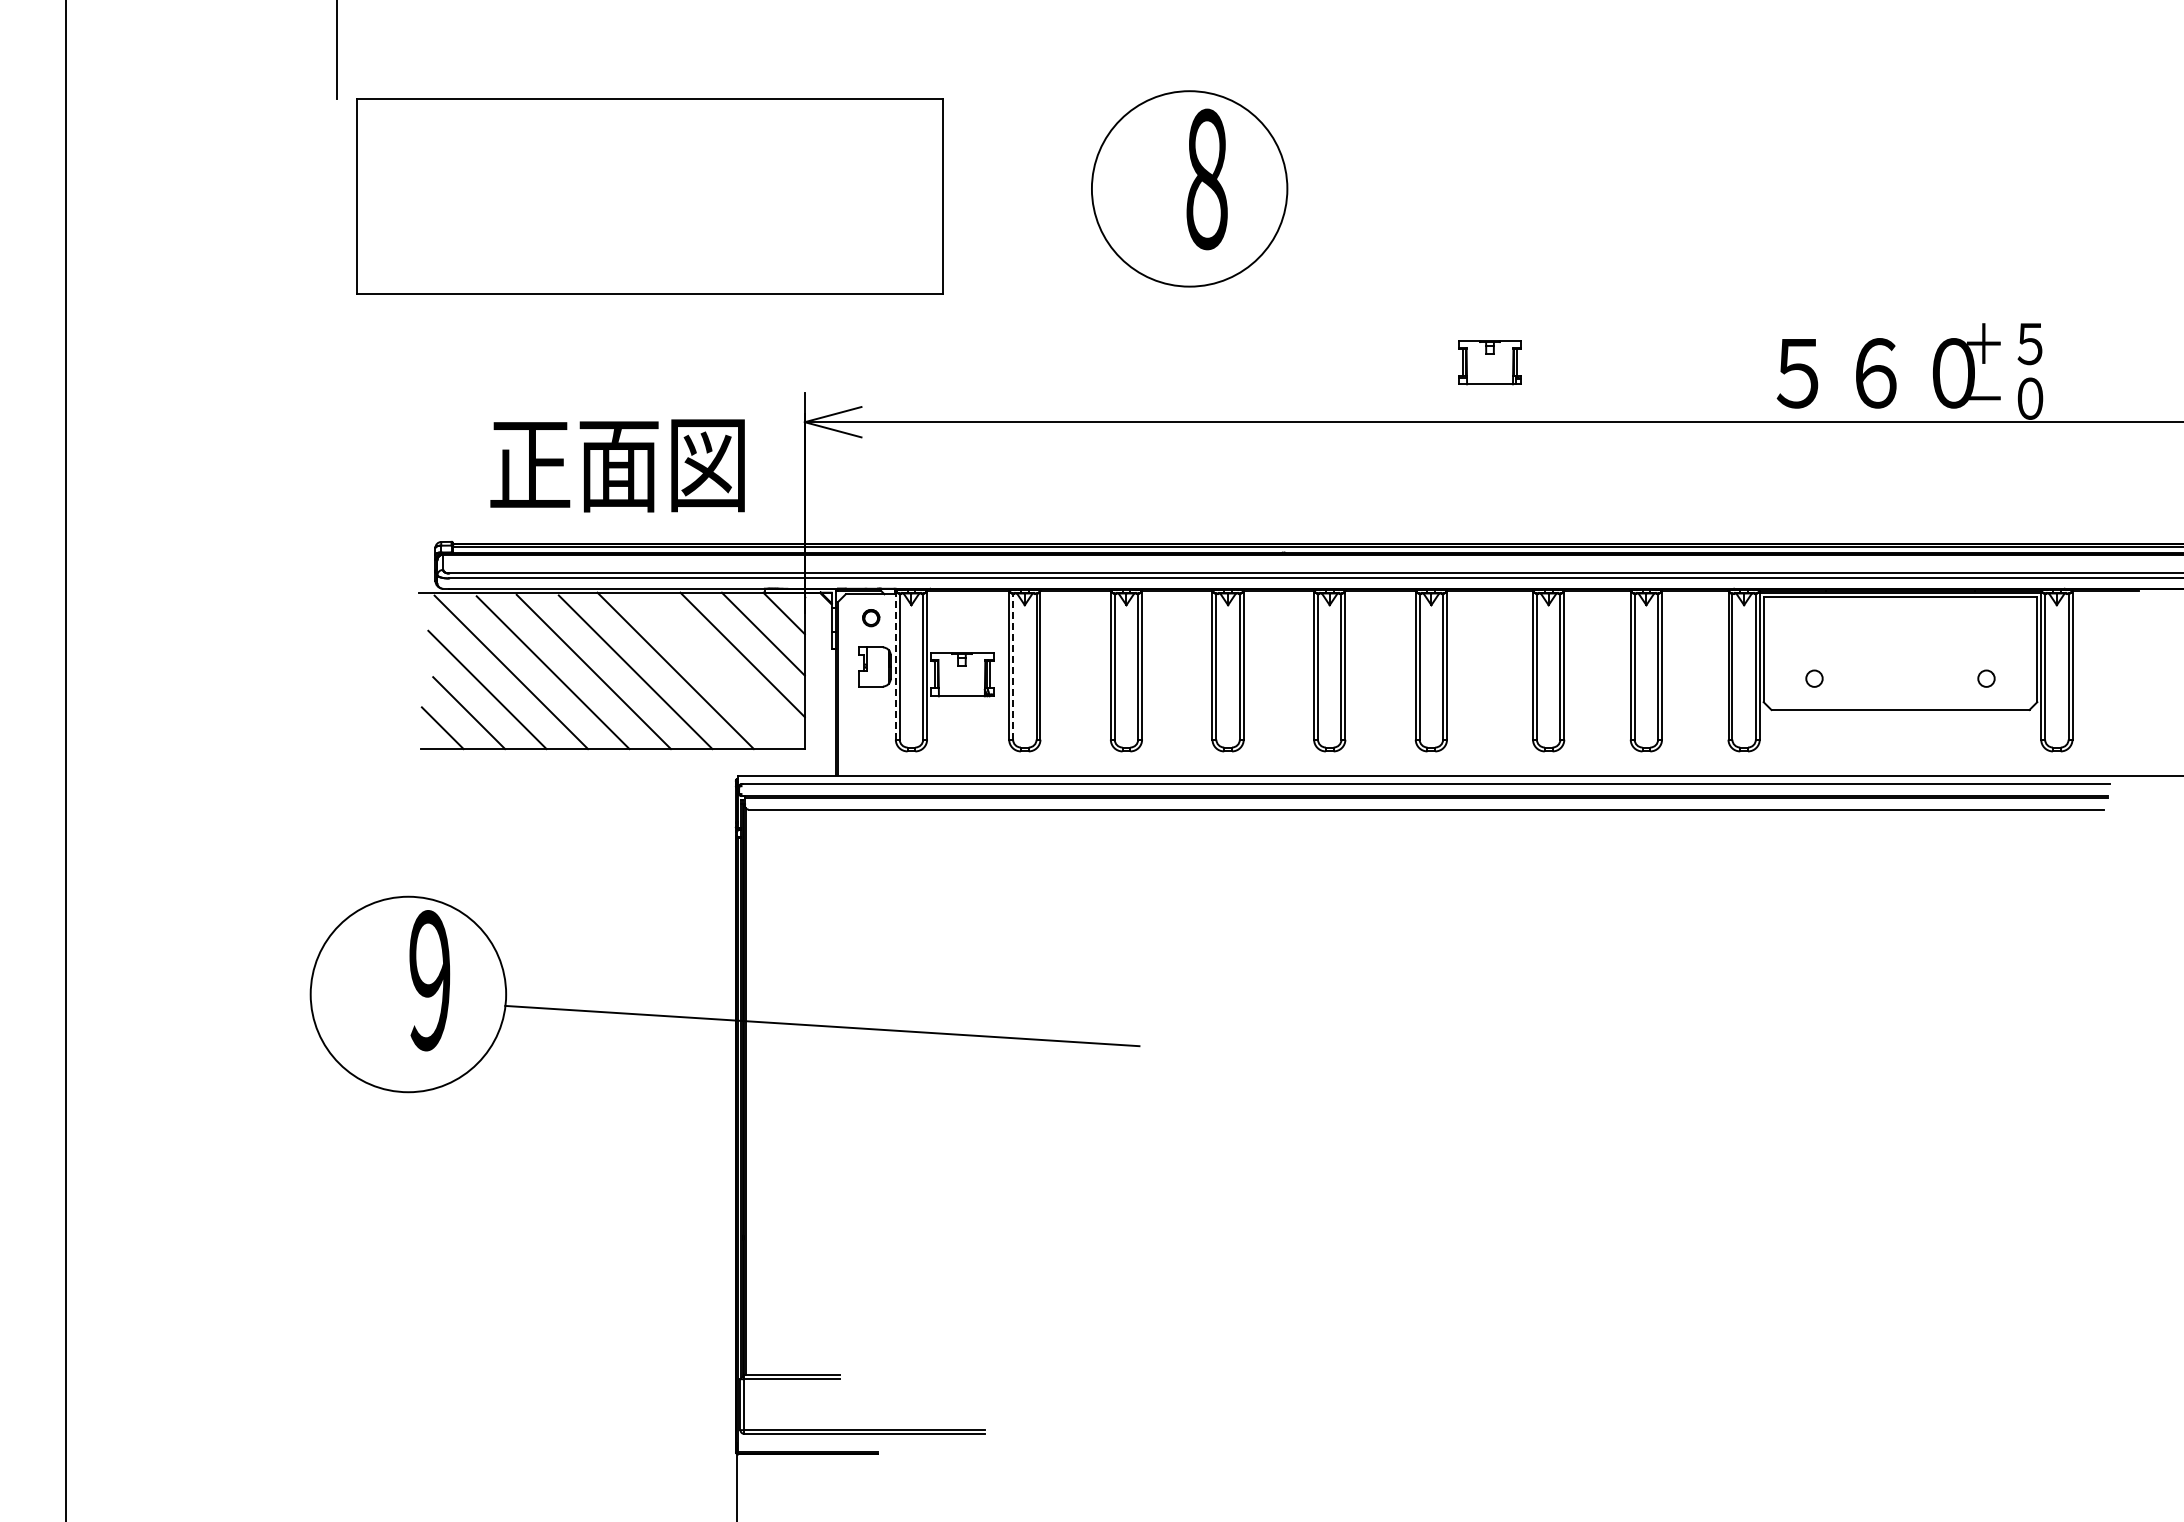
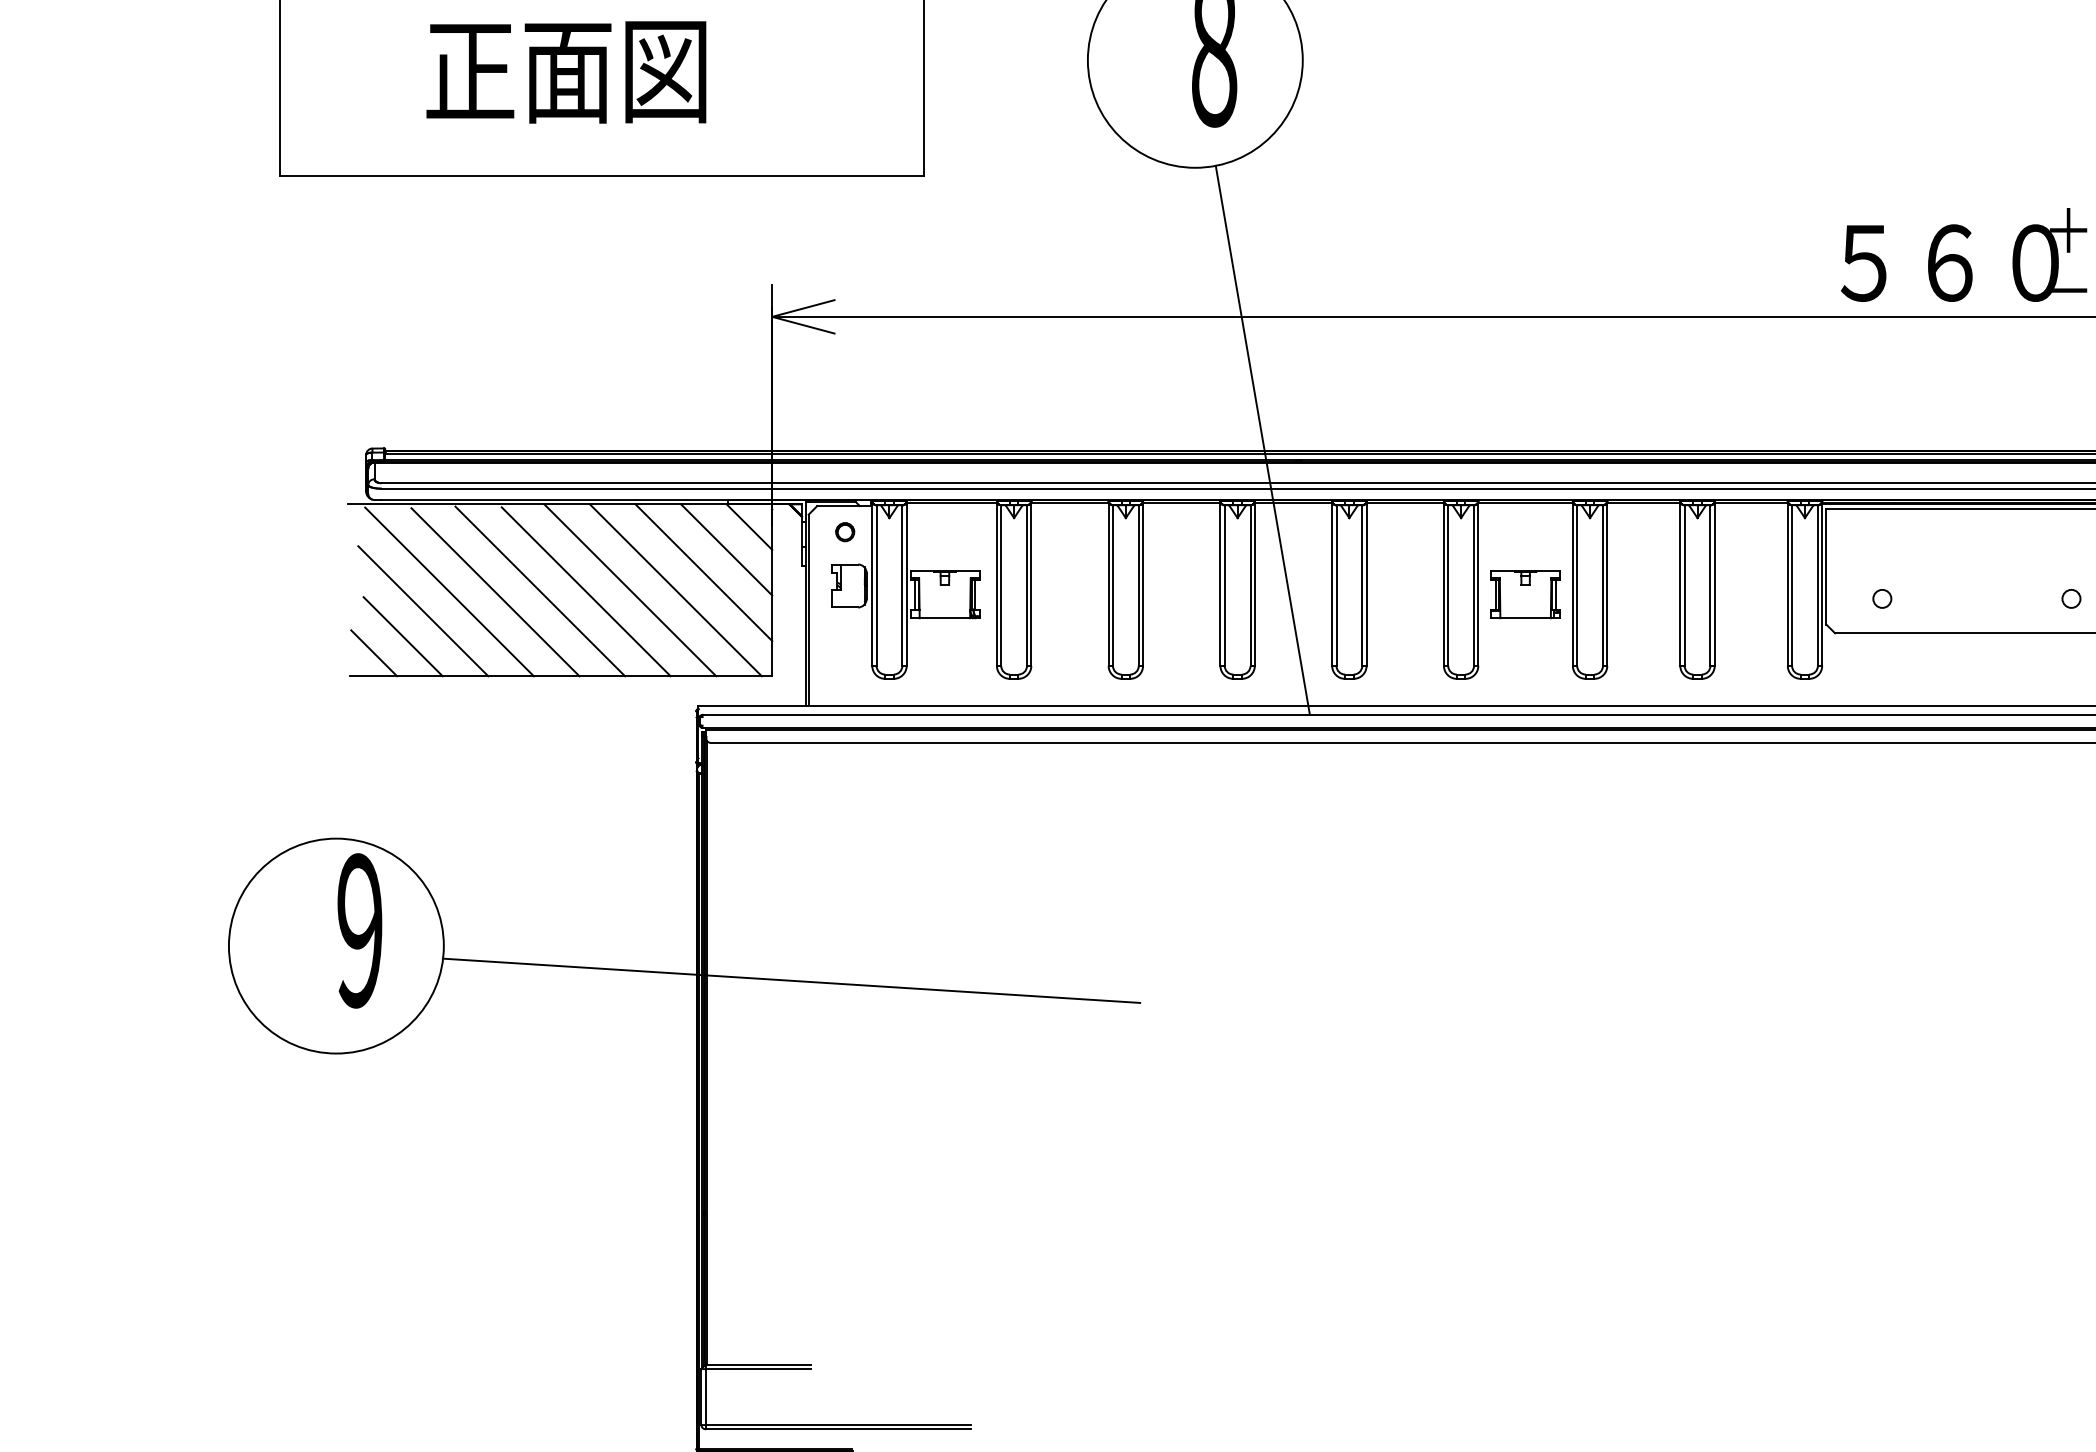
part: (1489, 362) -> (1525, 594), moved
text: (617, 465) -> (566, 71), moved
line: (1250, 533) -> (1262, 439), added
line: (895, 665) -> (871, 584), dashed -> solid
line: (1013, 666) -> (1001, 585), dashed -> solid
line: (717, 670) -> (676, 589), added

